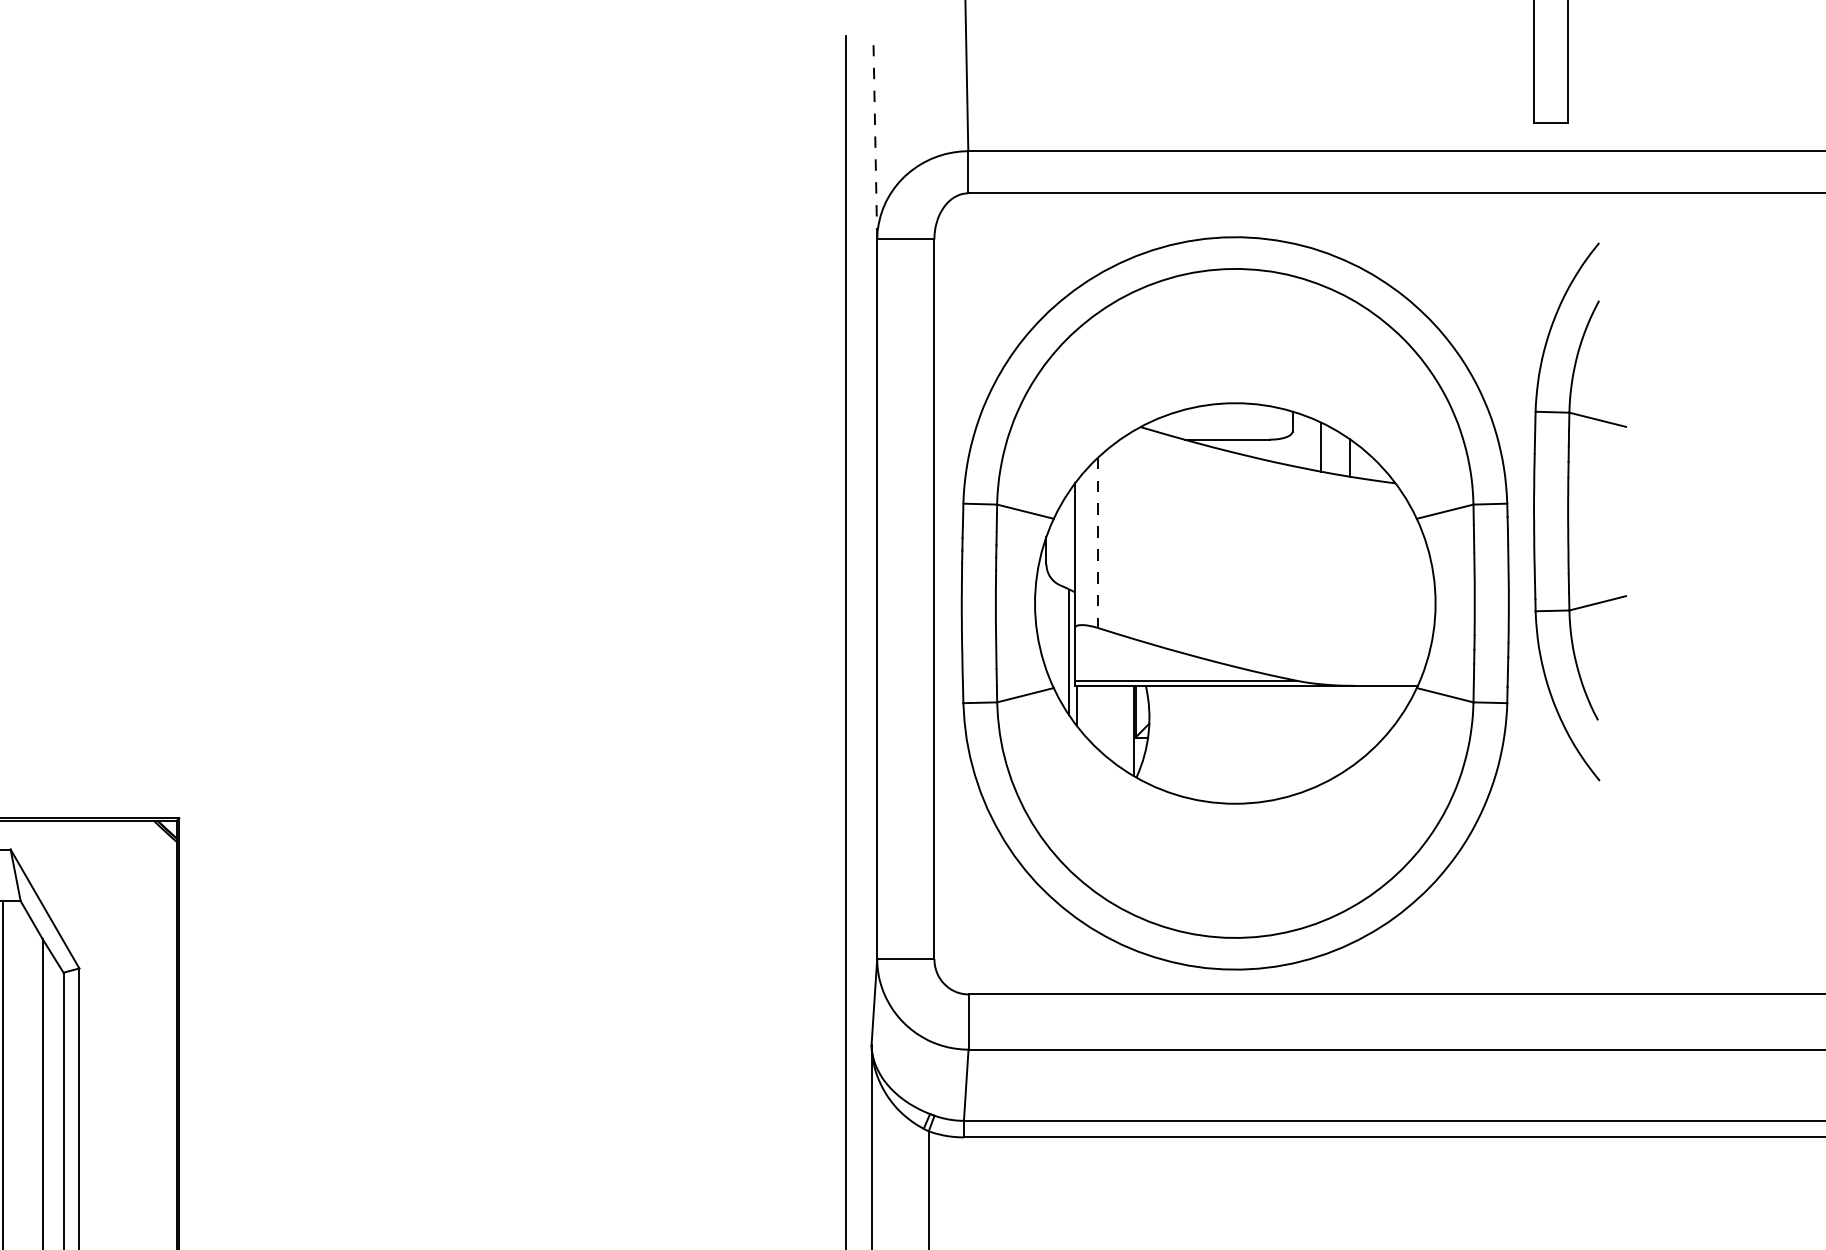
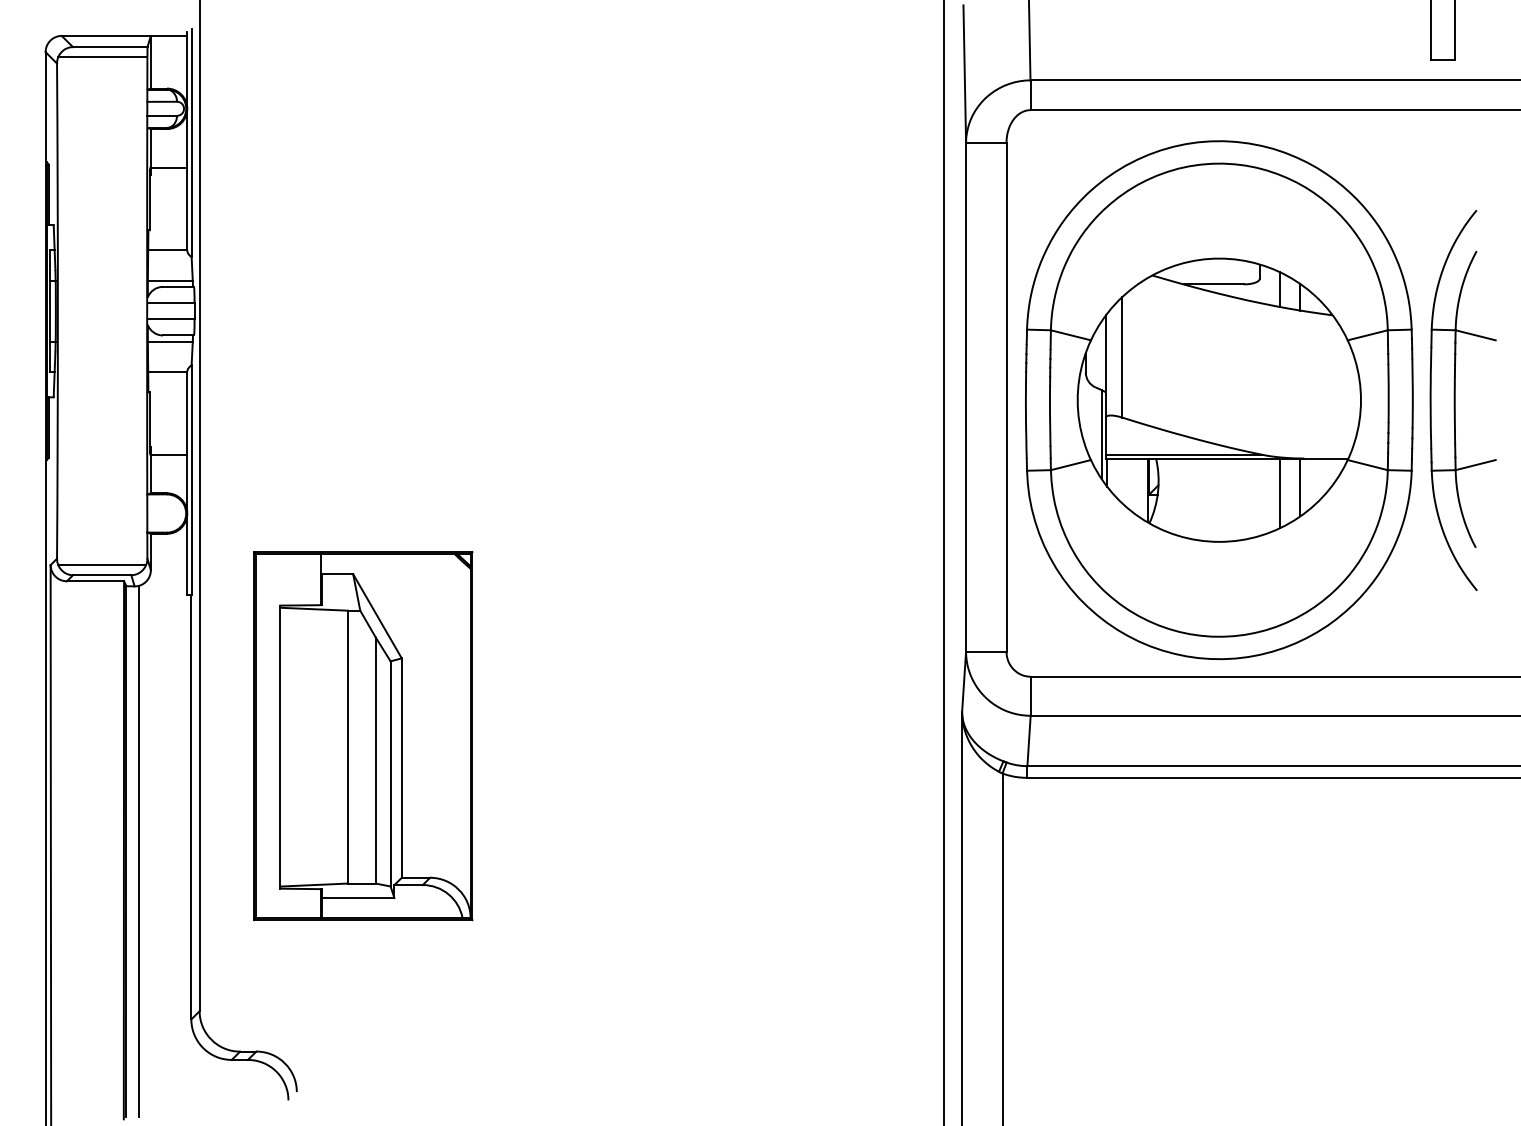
line: (874, 142) -> (964, 74), dashed -> solid
part: (1569, 511) -> (1455, 400), moved
line: (1098, 543) -> (1122, 357), dashed -> solid
line: (1350, 726) -> (1300, 487), added
line: (1321, 735) -> (1280, 493), added

